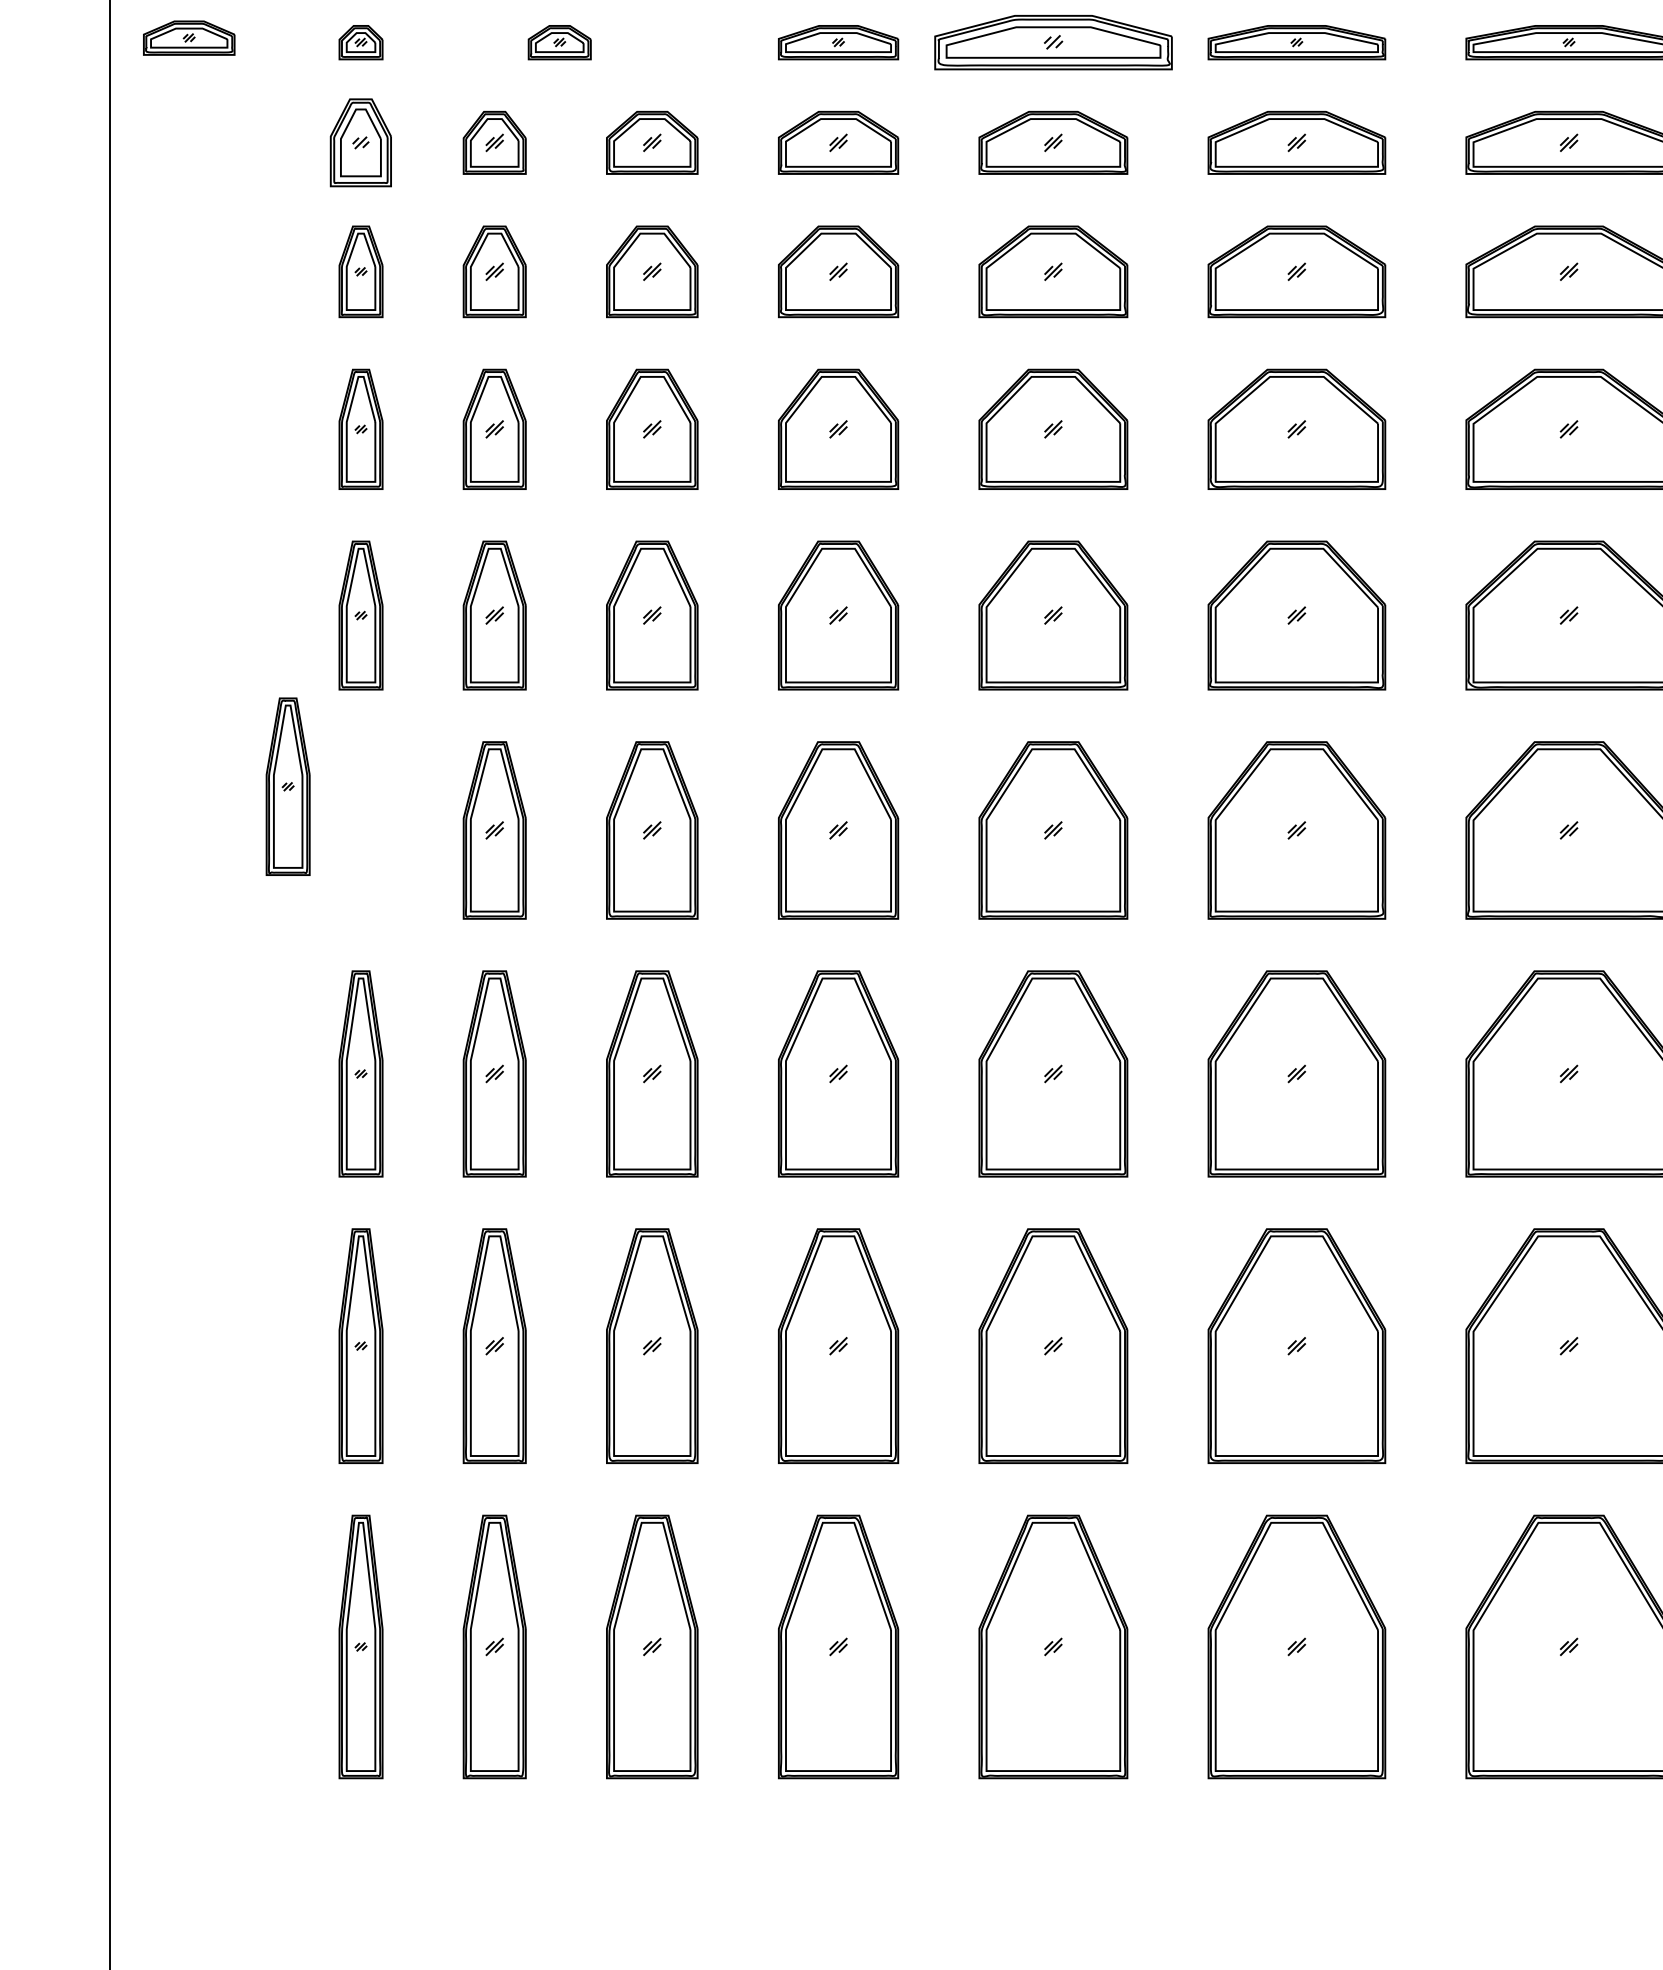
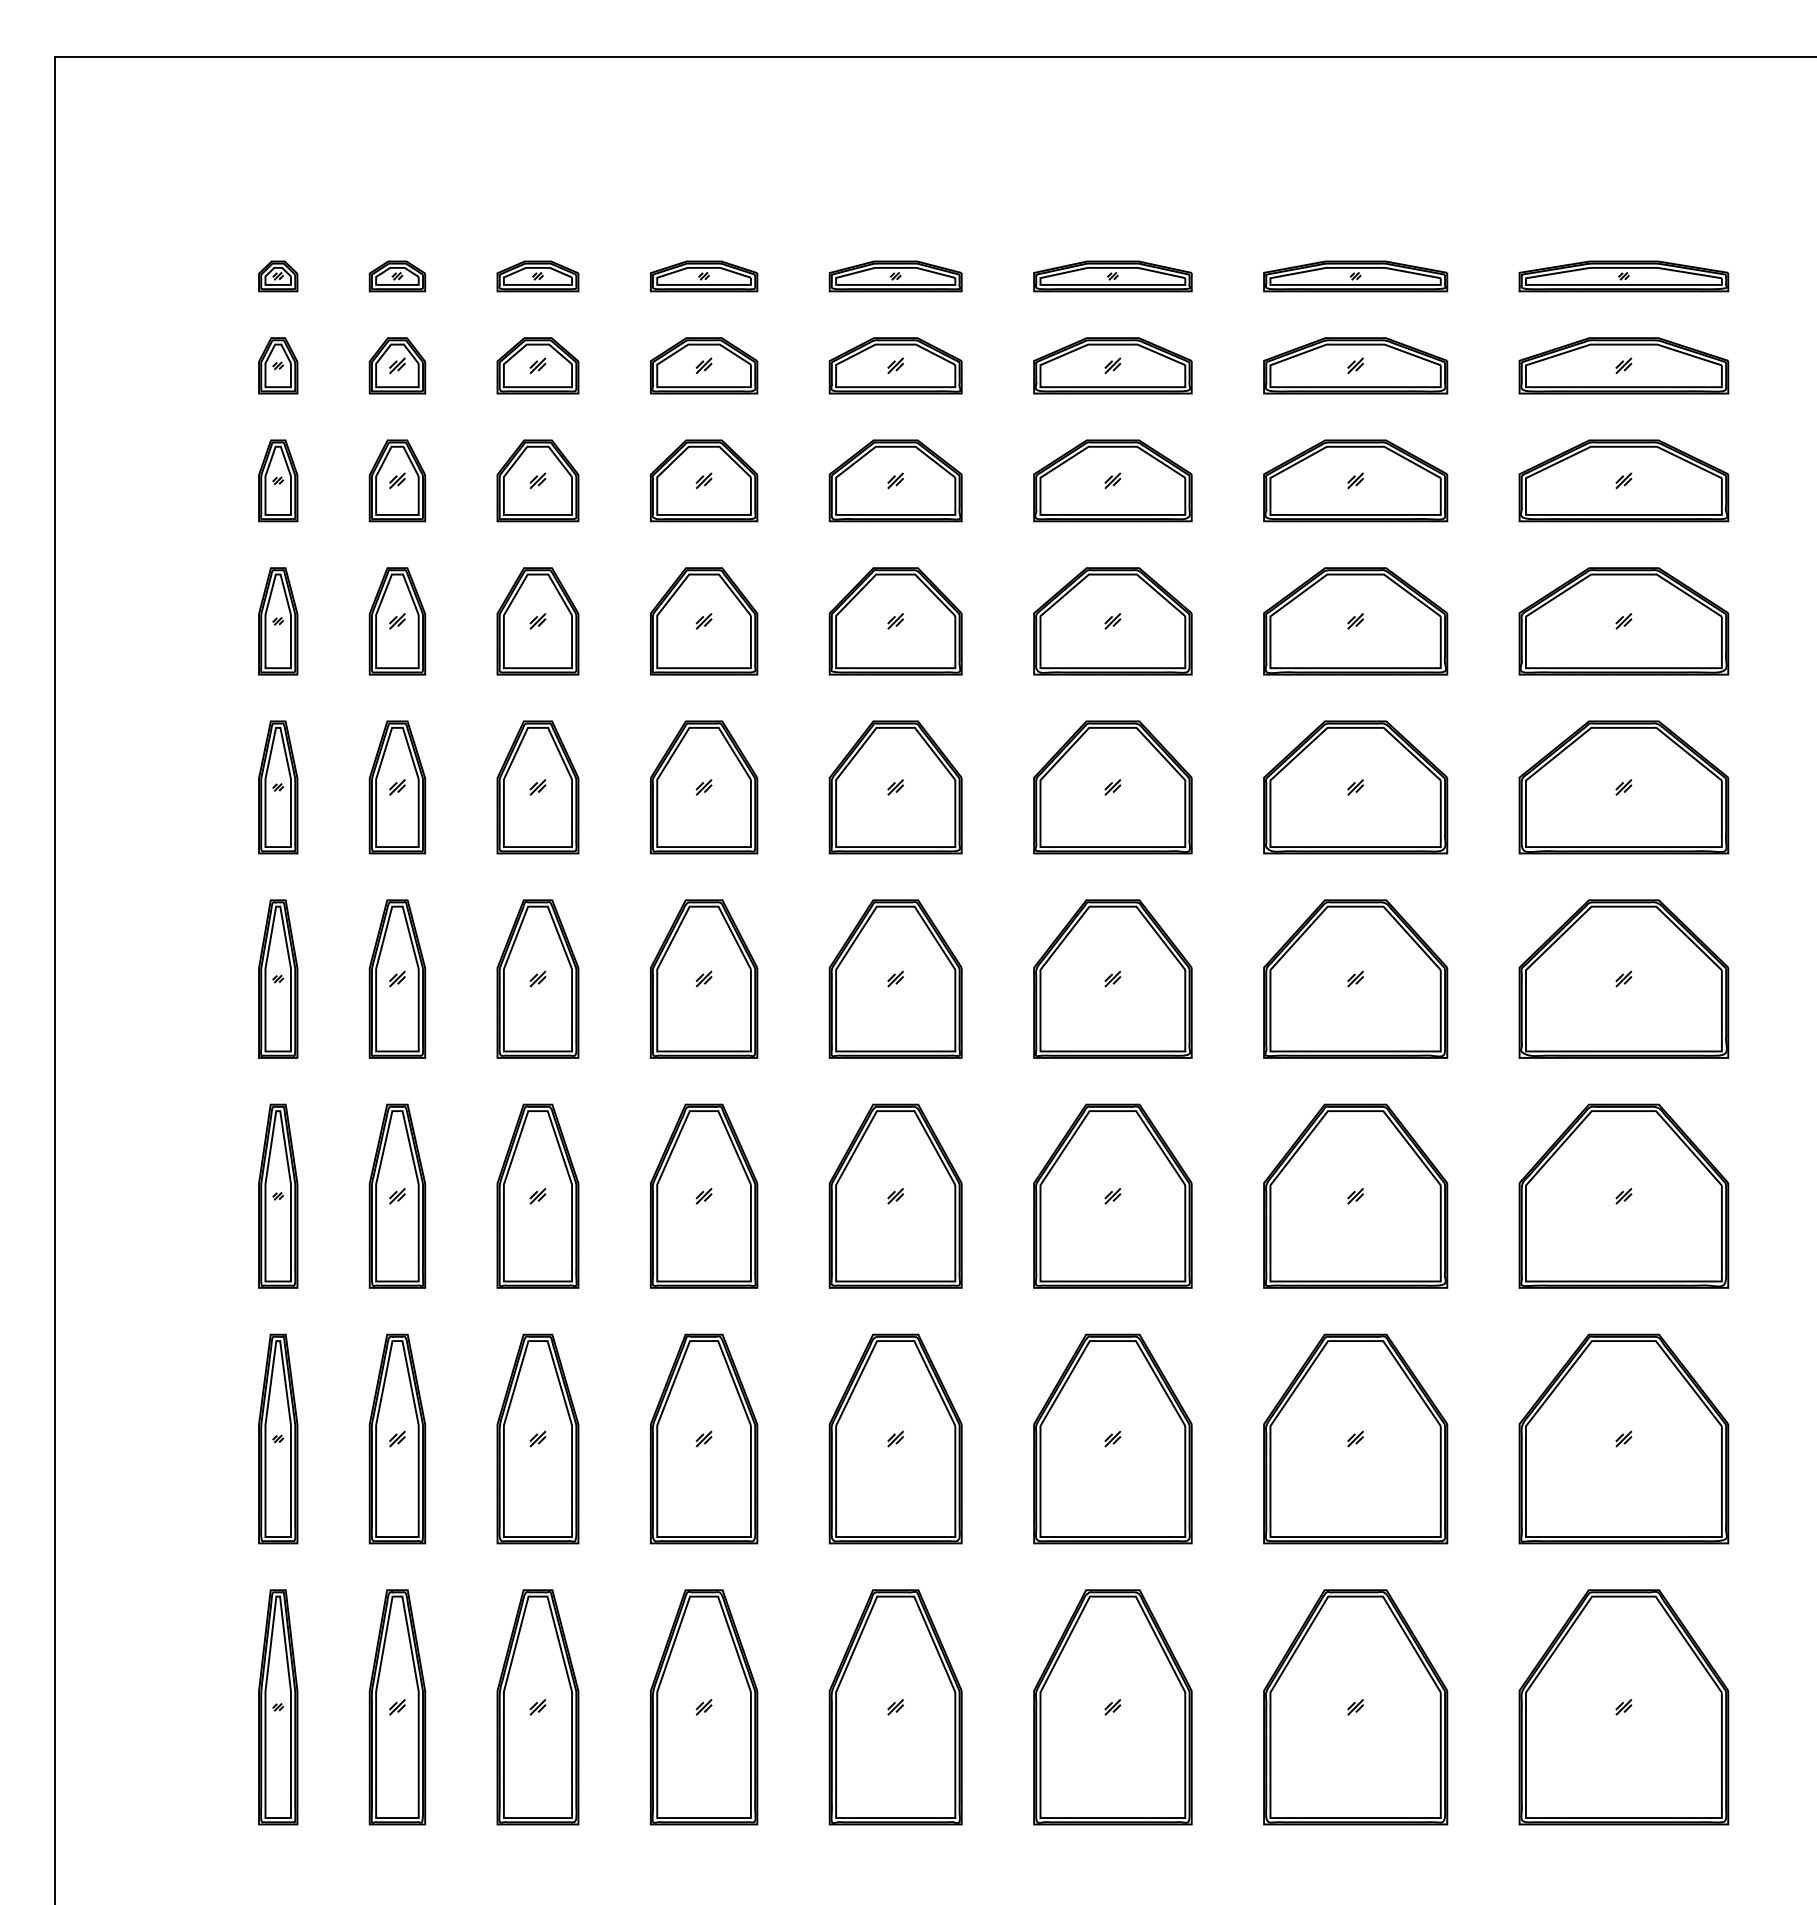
part: (188, 38) -> (537, 276), moved
part: (559, 42) -> (397, 276), moved
part: (1053, 42) -> (895, 276), size x0.62
part: (361, 142) -> (278, 365), size x0.71
part: (288, 786) -> (278, 978), moved

